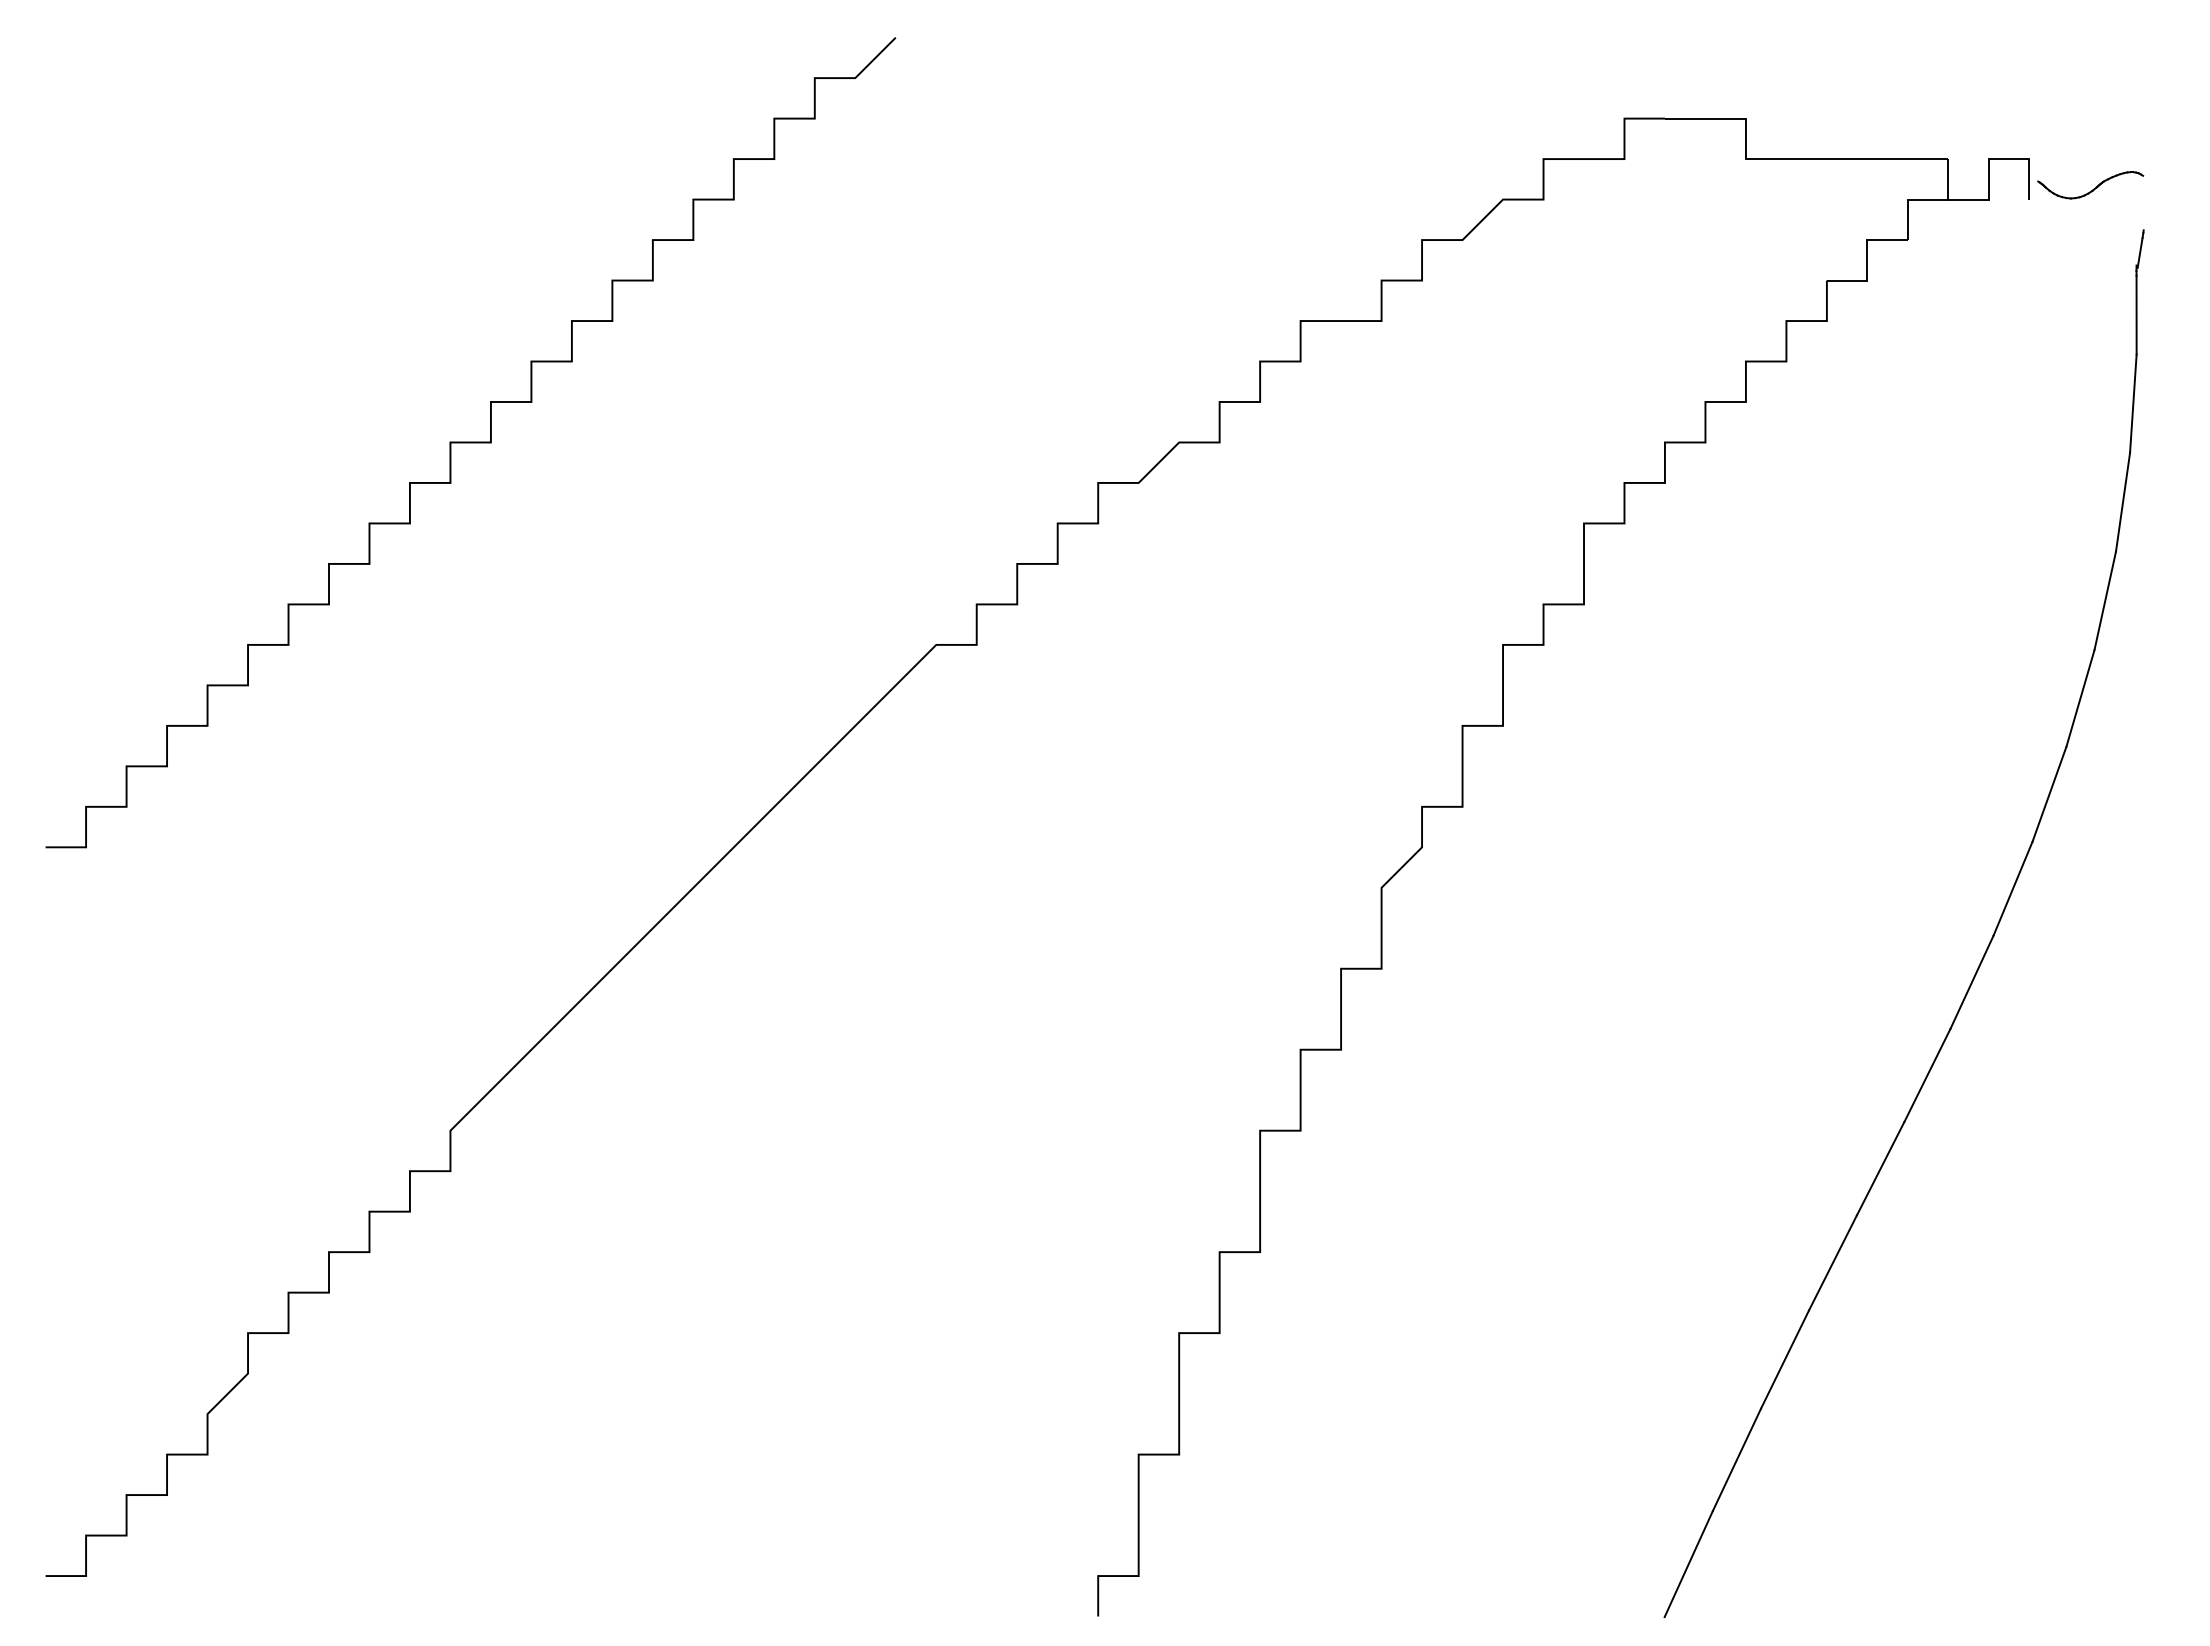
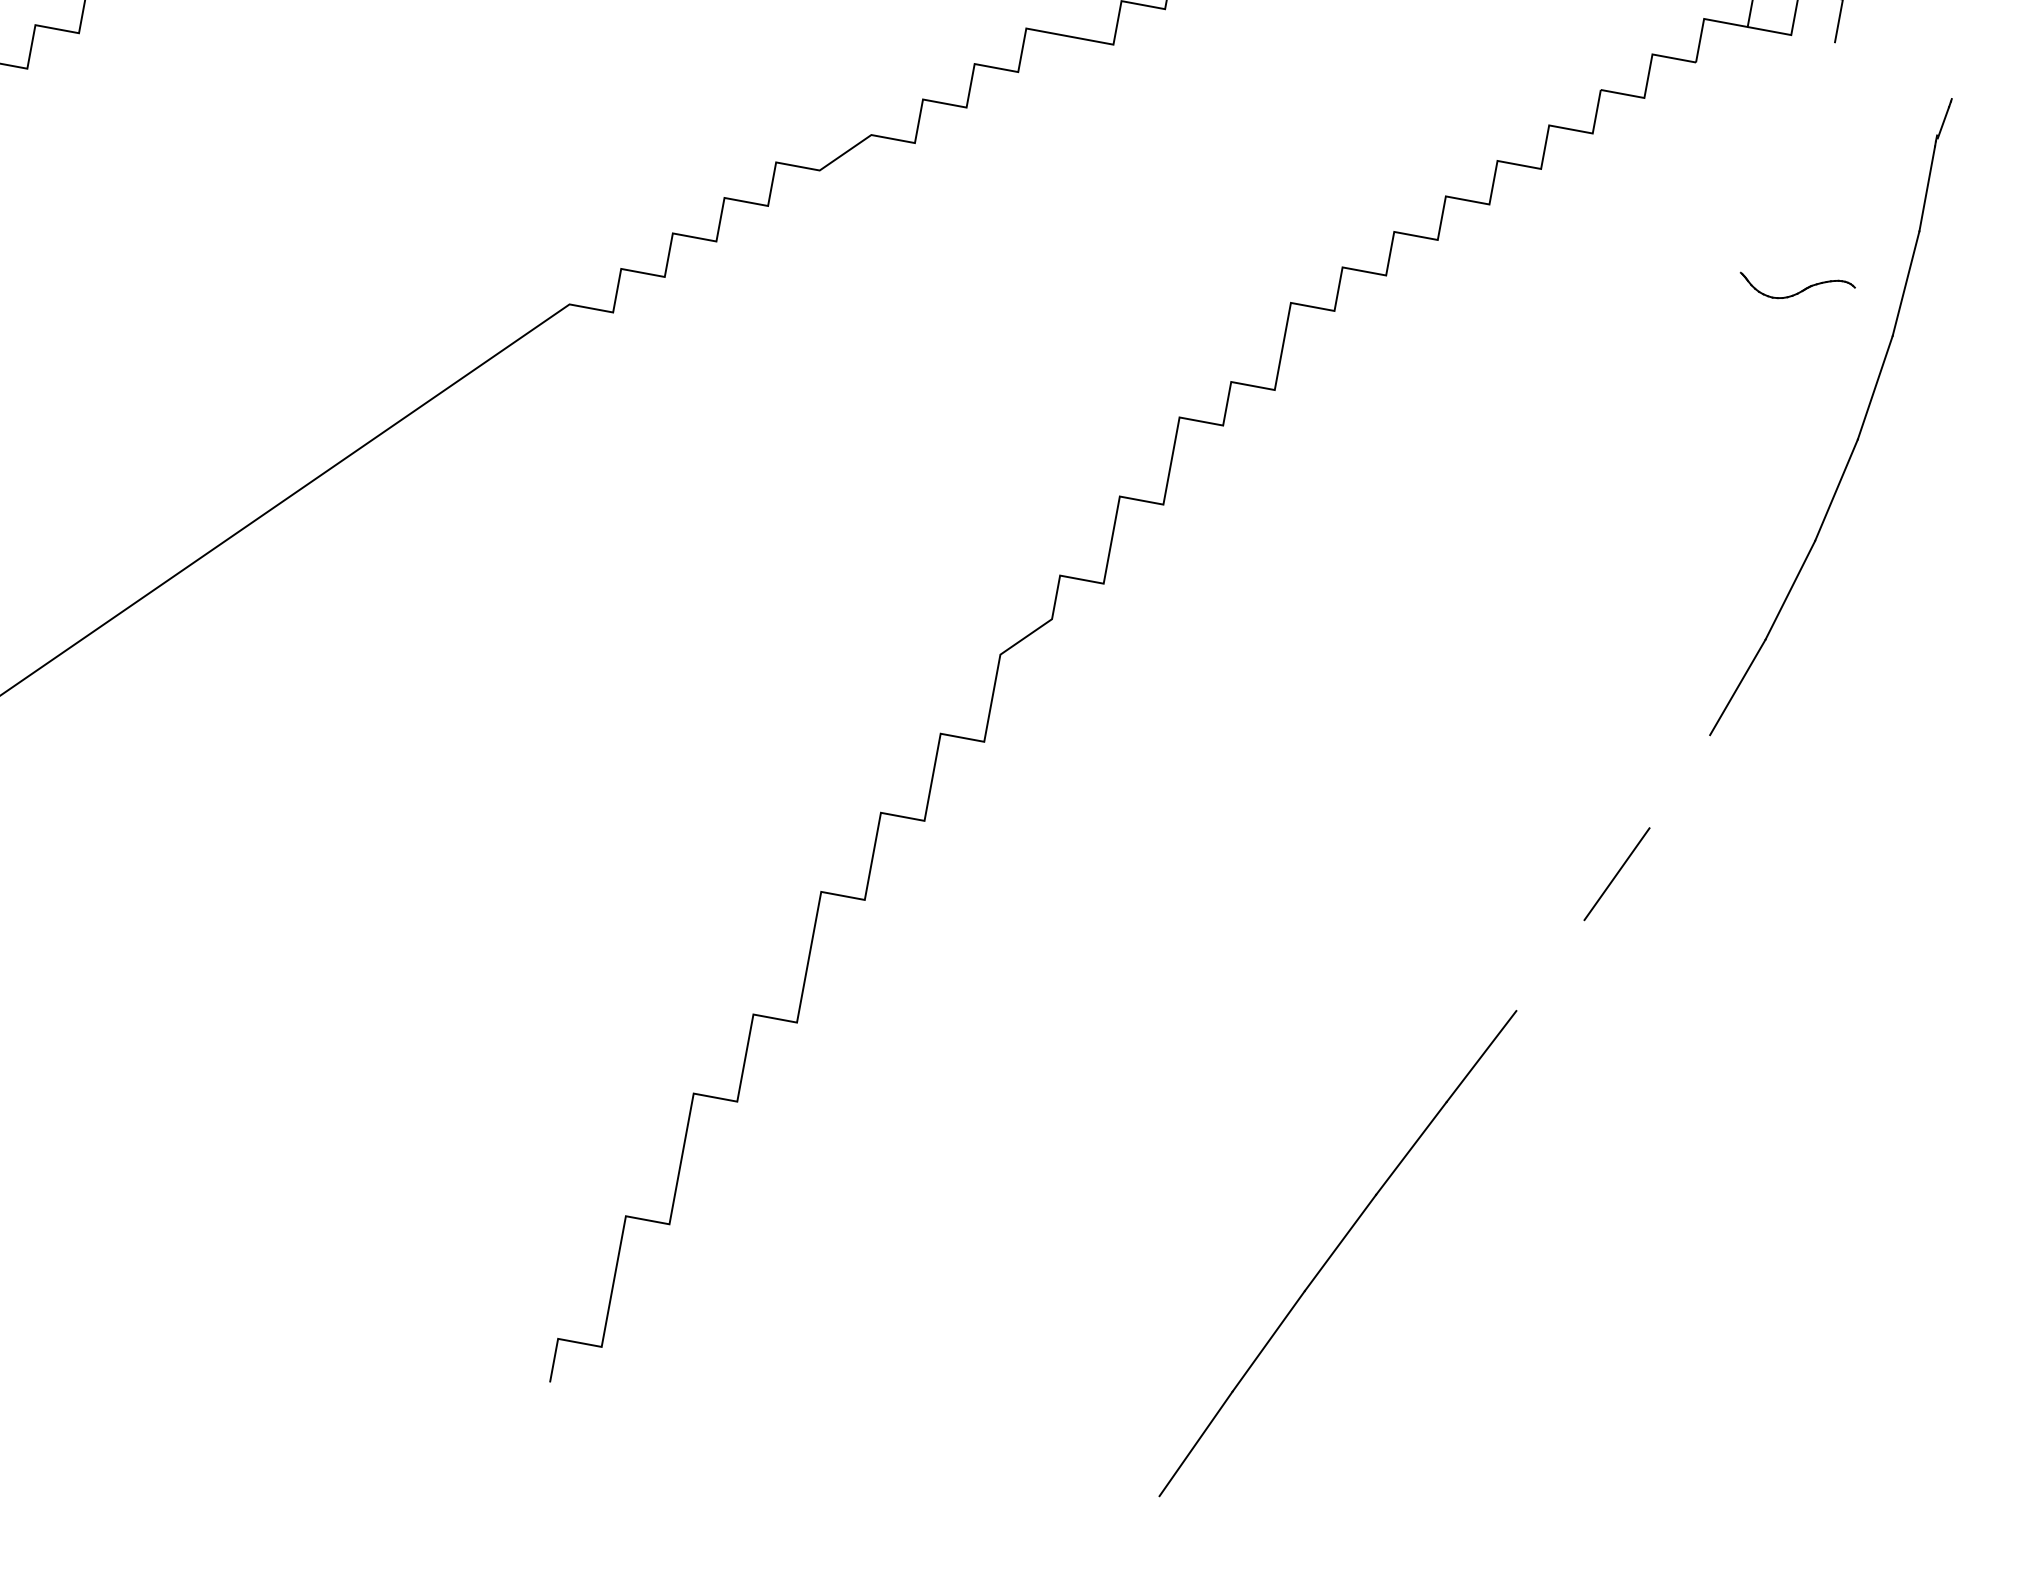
part: (2090, 185) -> (1796, 287), moved
line: (2012, 888) -> (1679, 781), removed
line: (1927, 1075) -> (1550, 965), removed

